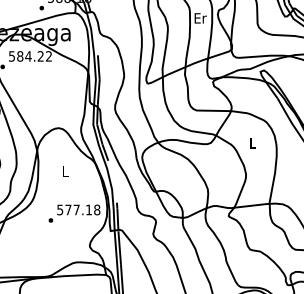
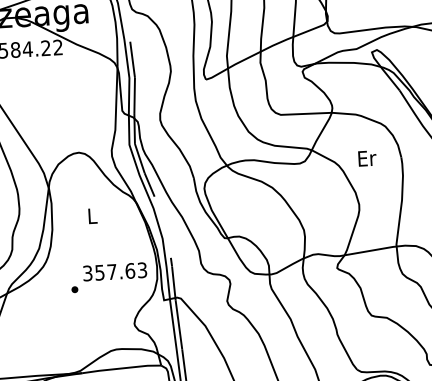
text: (253, 143) -> (367, 158), L -> Er
text: (78, 209) -> (114, 271), 577.18 -> 357.63

